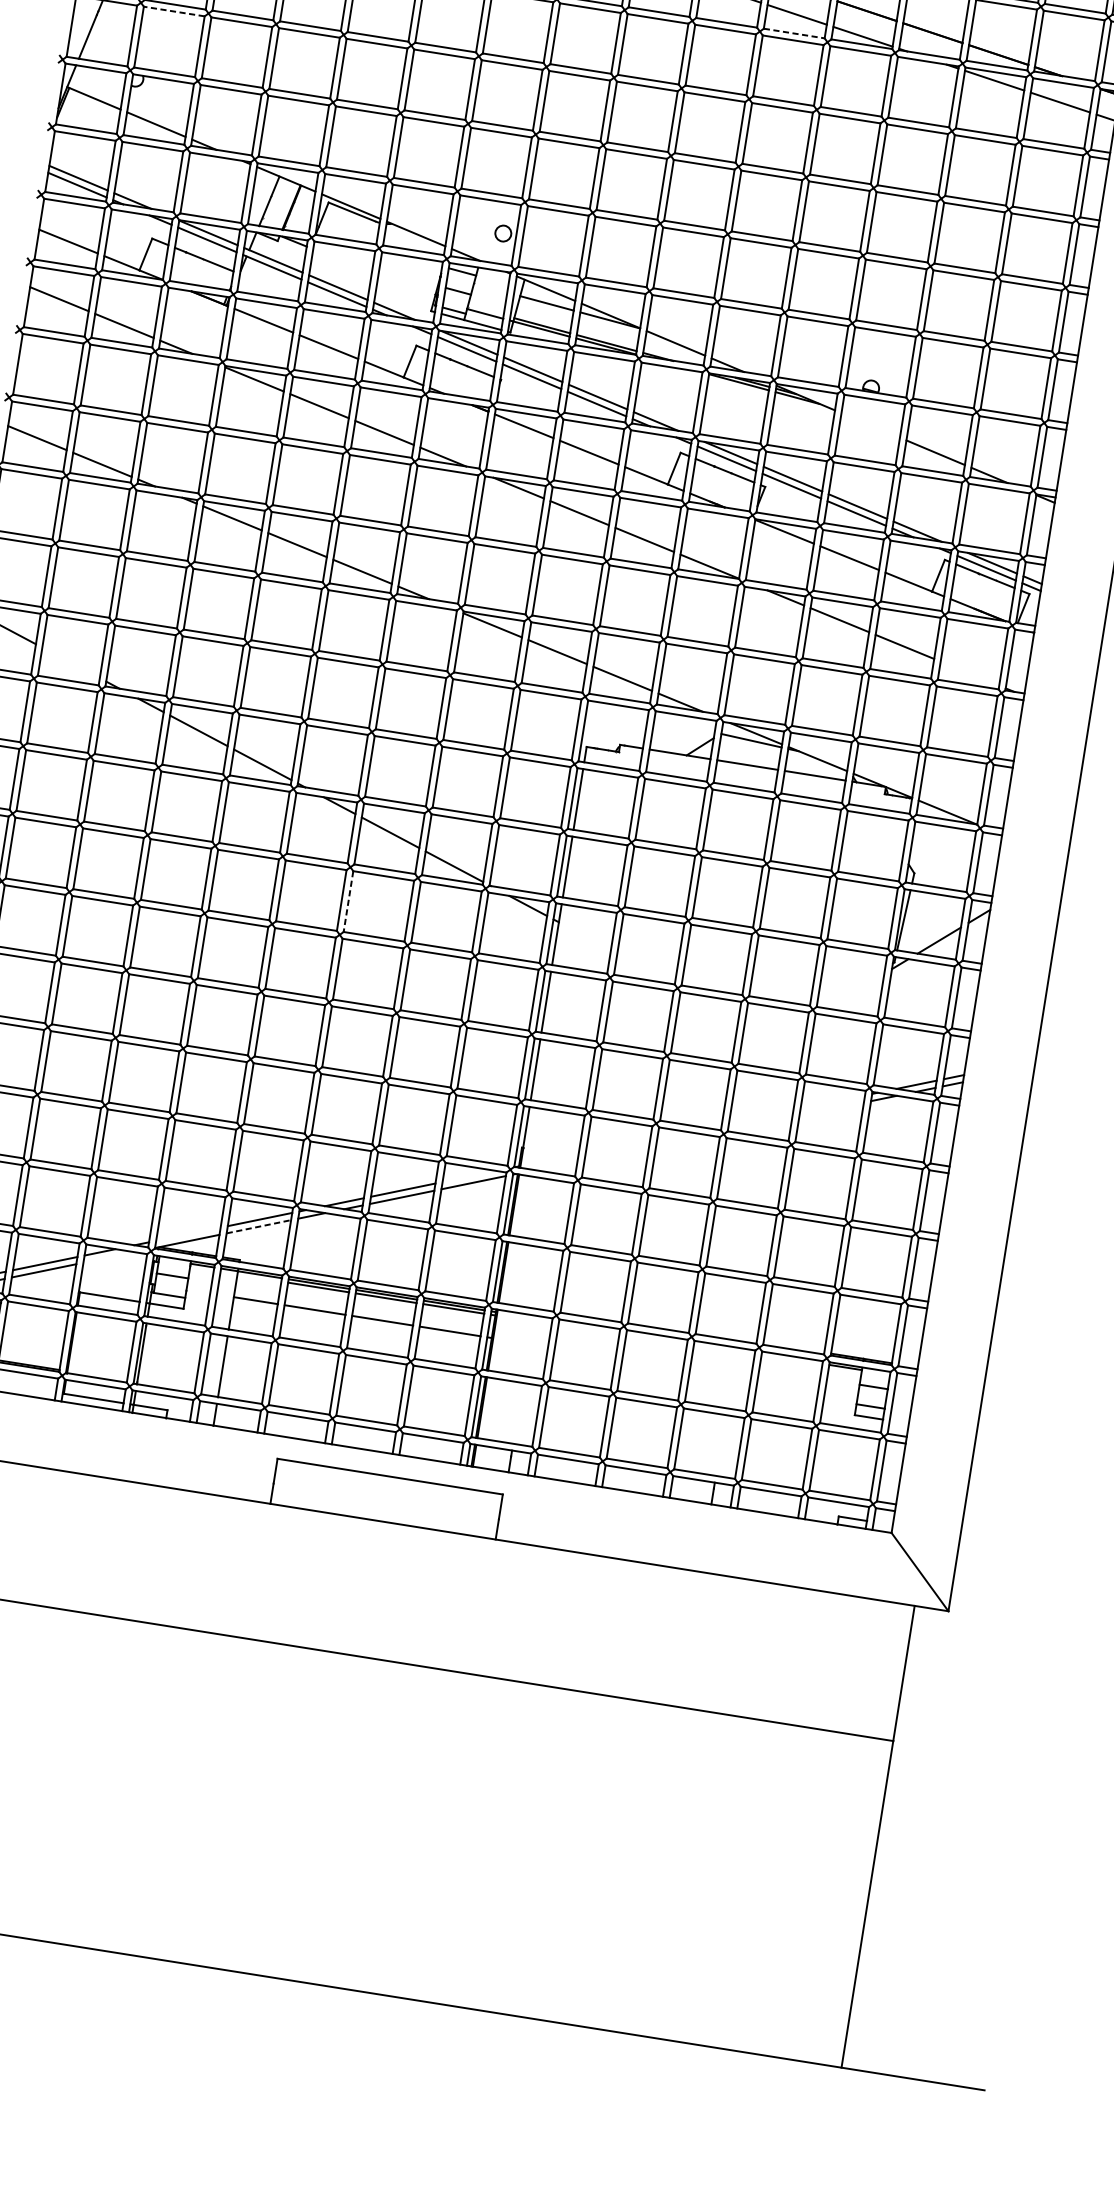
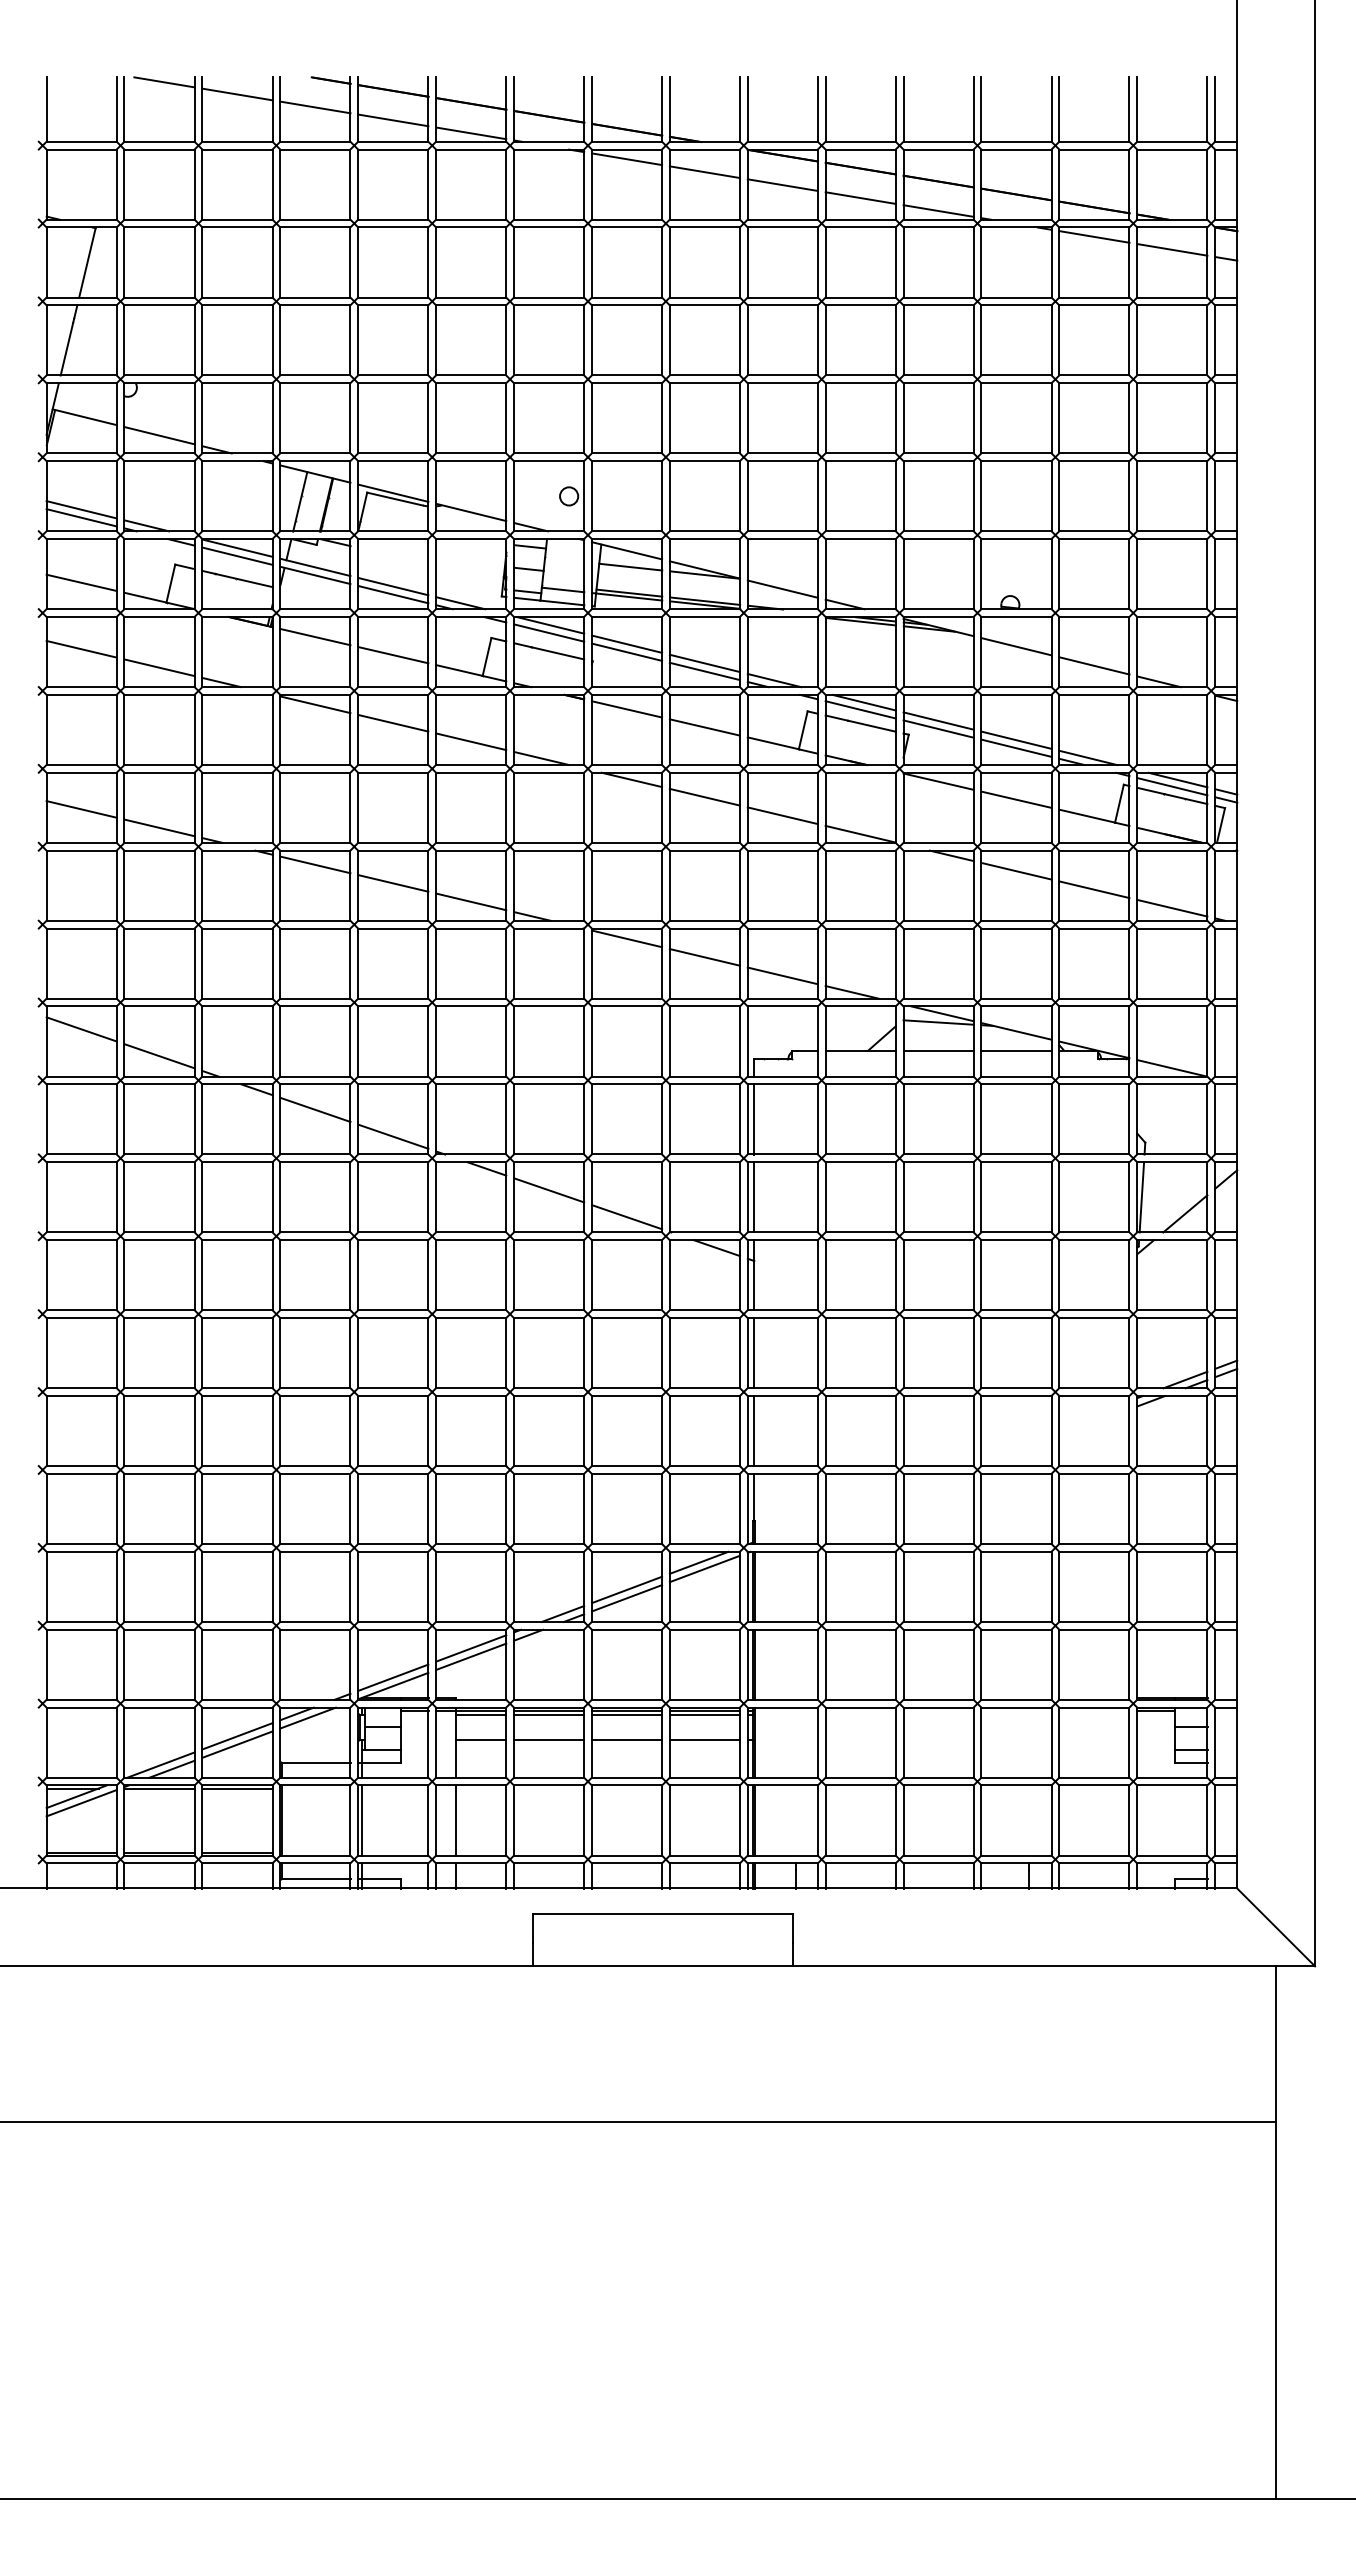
line: (174, 11) -> (159, 305), dashed -> solid
line: (795, 33) -> (861, 219), dashed -> solid
line: (870, 425) -> (1016, 646), added
line: (71, 663) -> (159, 1056), added
line: (970, 673) -> (1172, 907), added
line: (348, 901) -> (514, 1275), dashed -> solid
line: (469, 1176) -> (698, 1562), added
line: (259, 1226) -> (471, 1656), dashed -> solid
line: (188, 1234) -> (393, 1677), added
line: (108, 1256) -> (307, 1717), added
line: (259, 1278) -> (480, 1714), added
line: (38, 1308) -> (237, 1788), added

